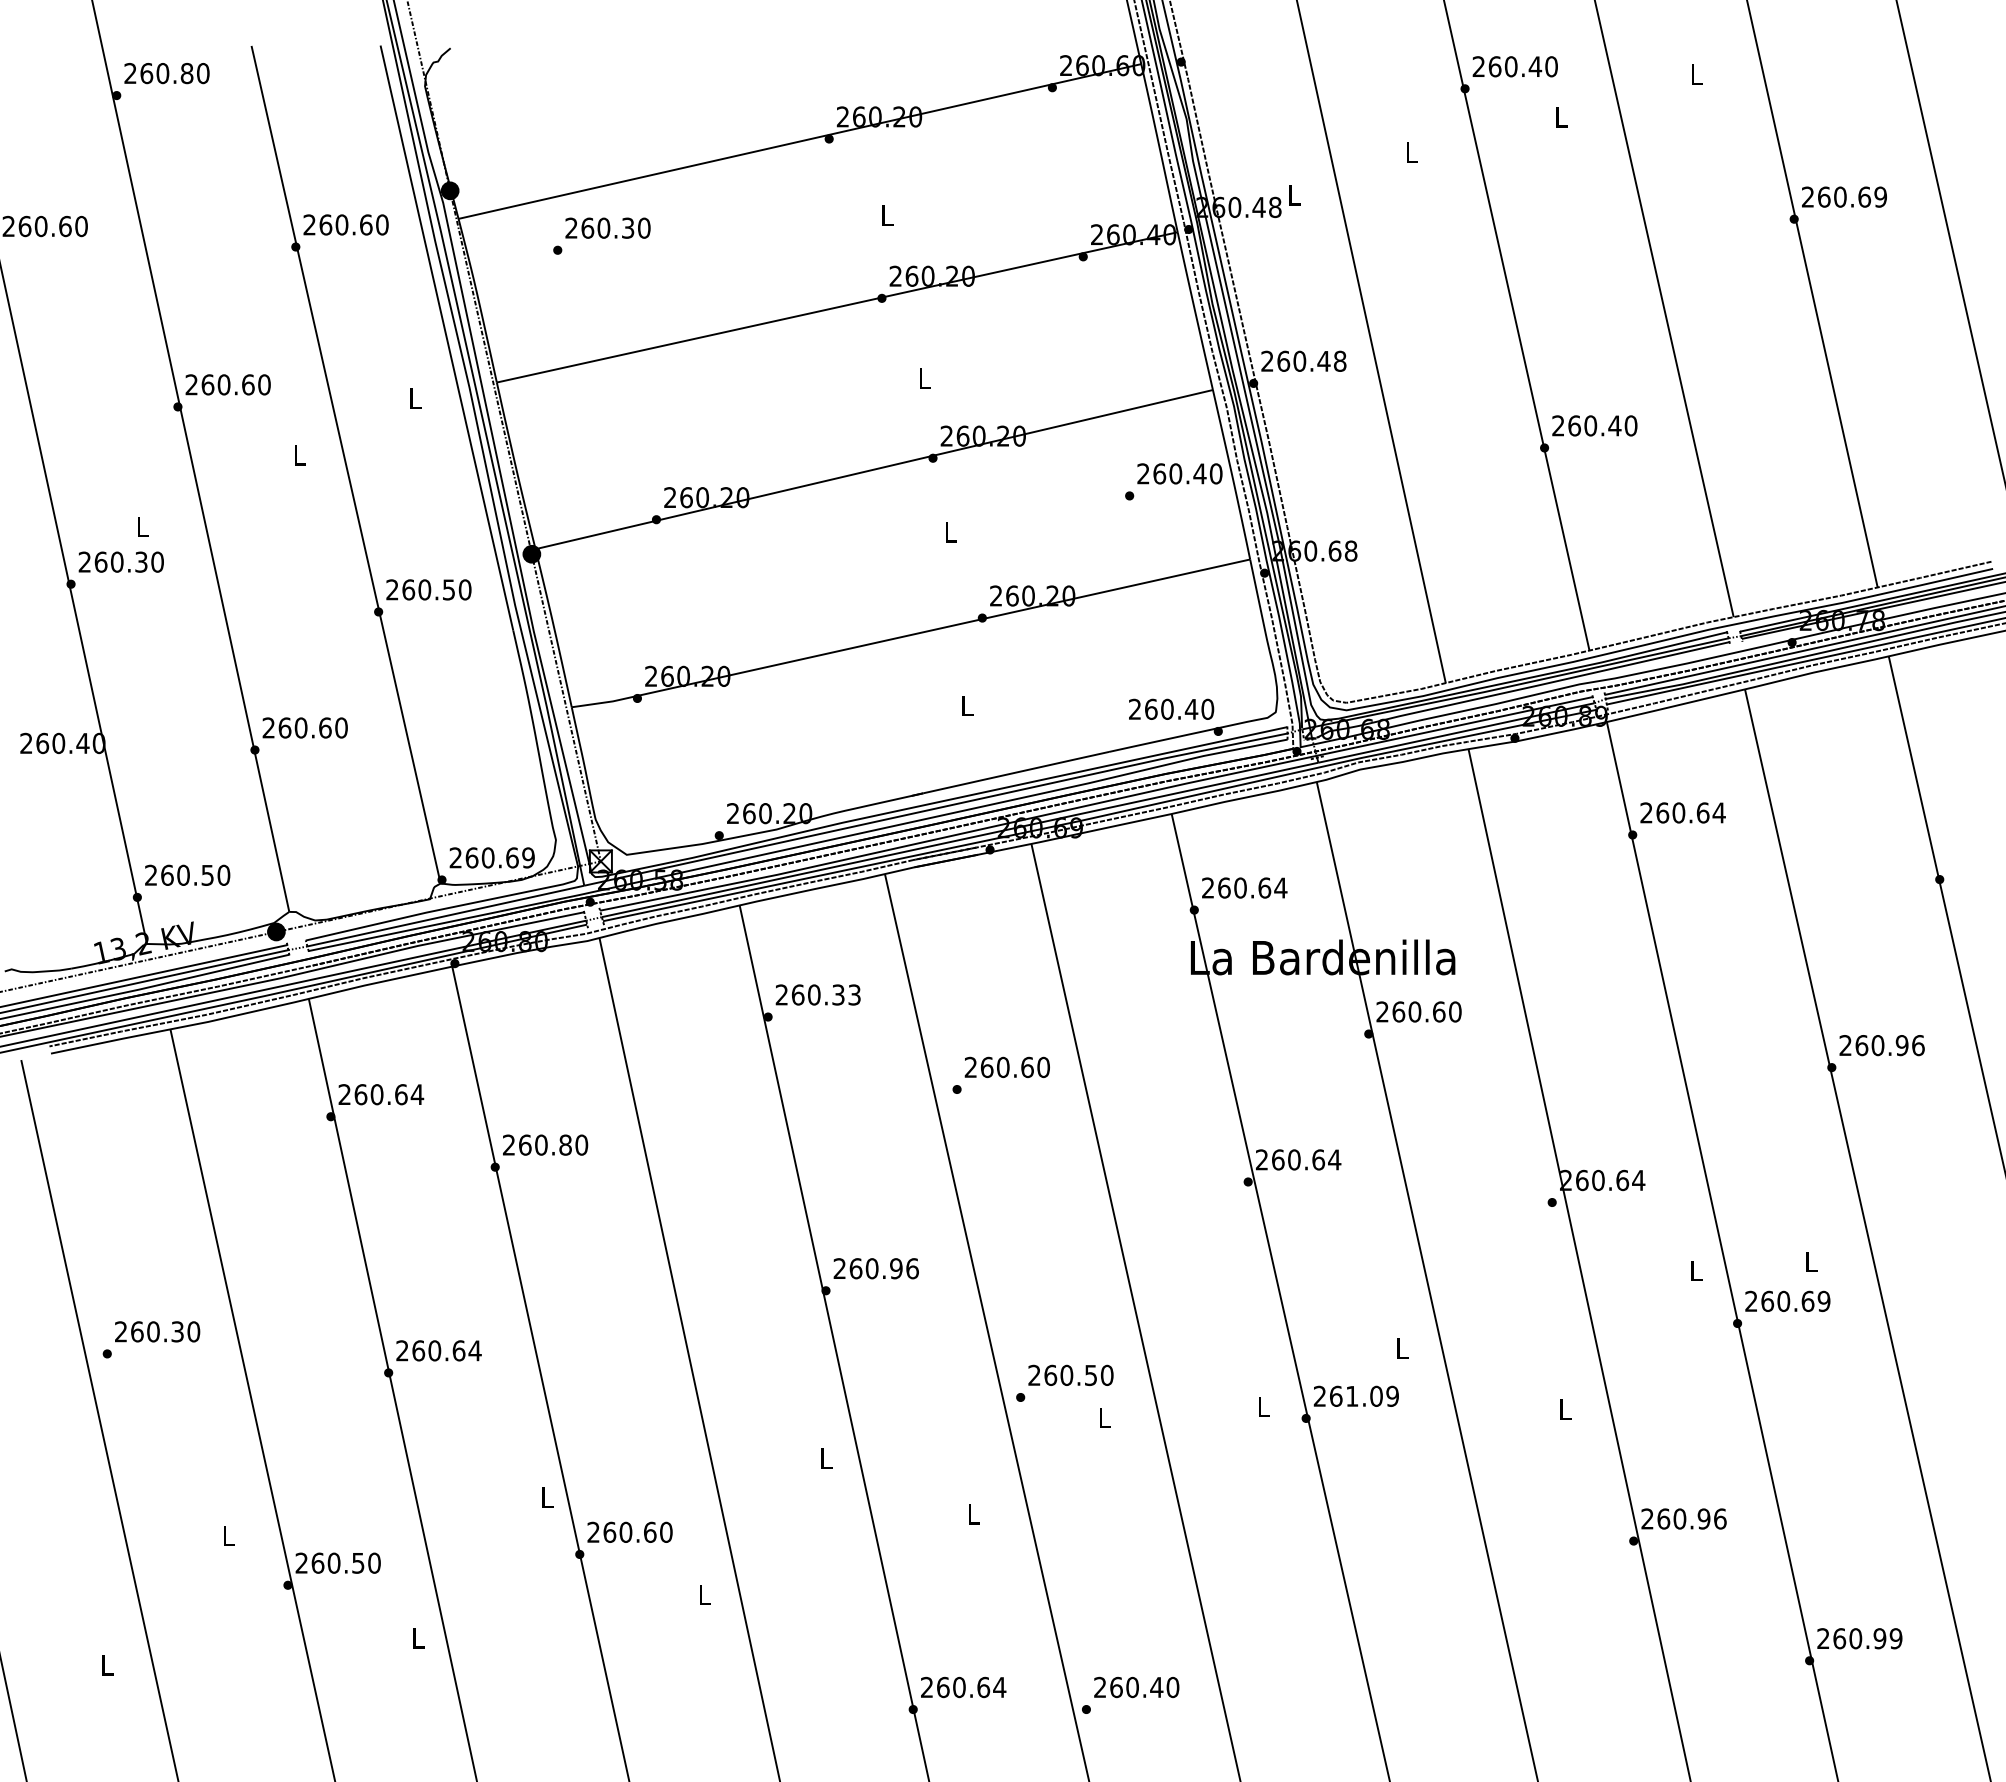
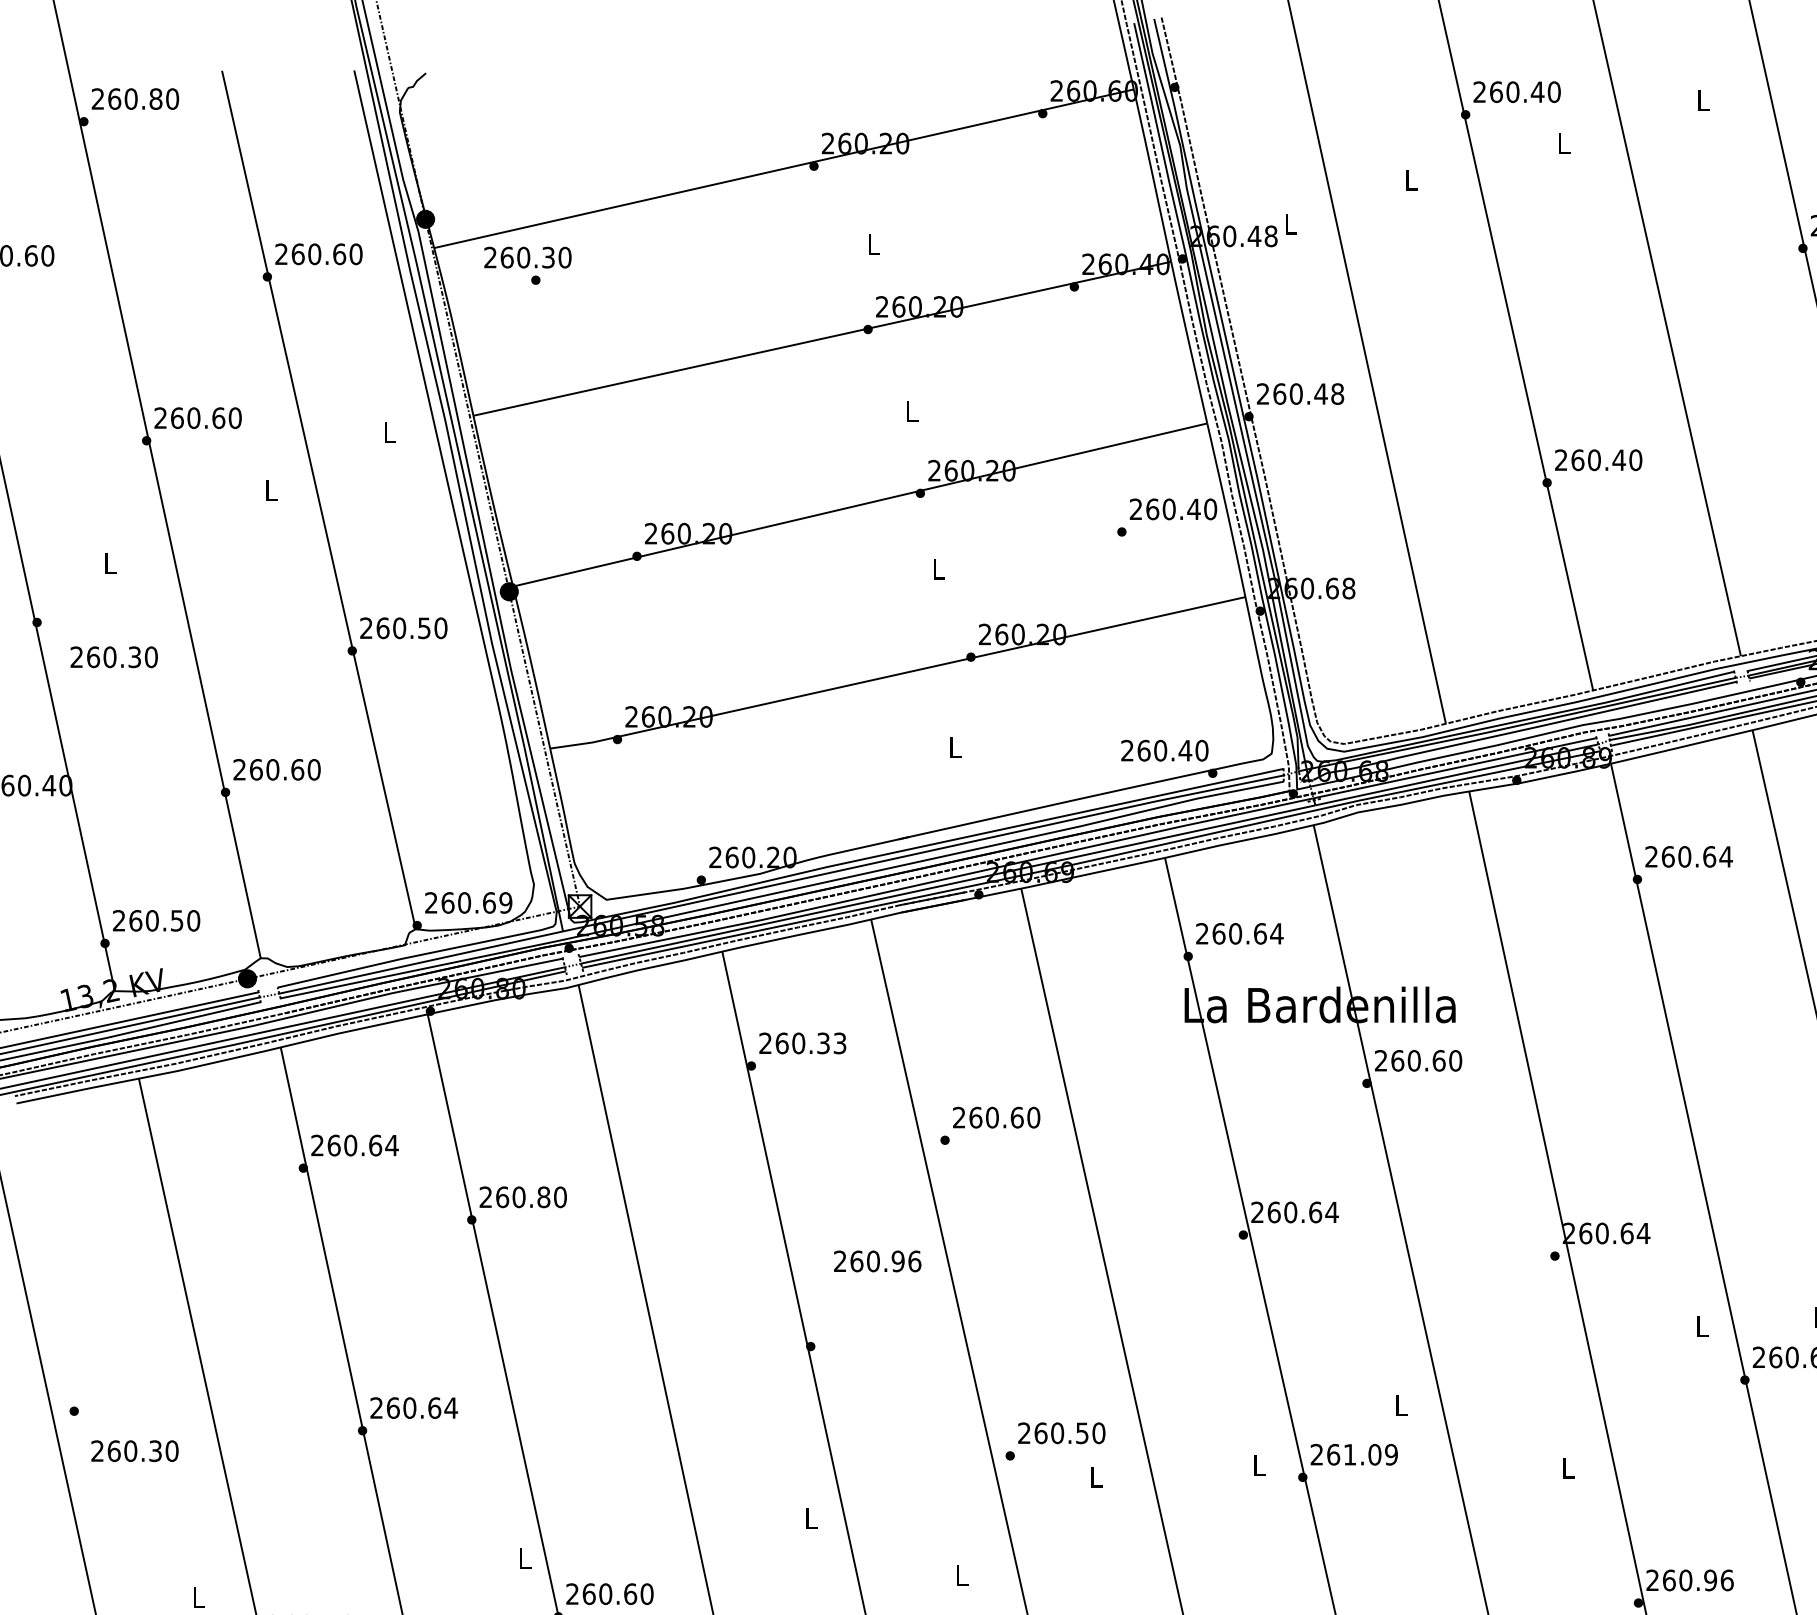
text: (607, 227) -> (527, 256), moved
text: (120, 561) -> (113, 656), moved
text: (875, 1268) -> (876, 1261), moved
text: (157, 1331) -> (134, 1450), moved

